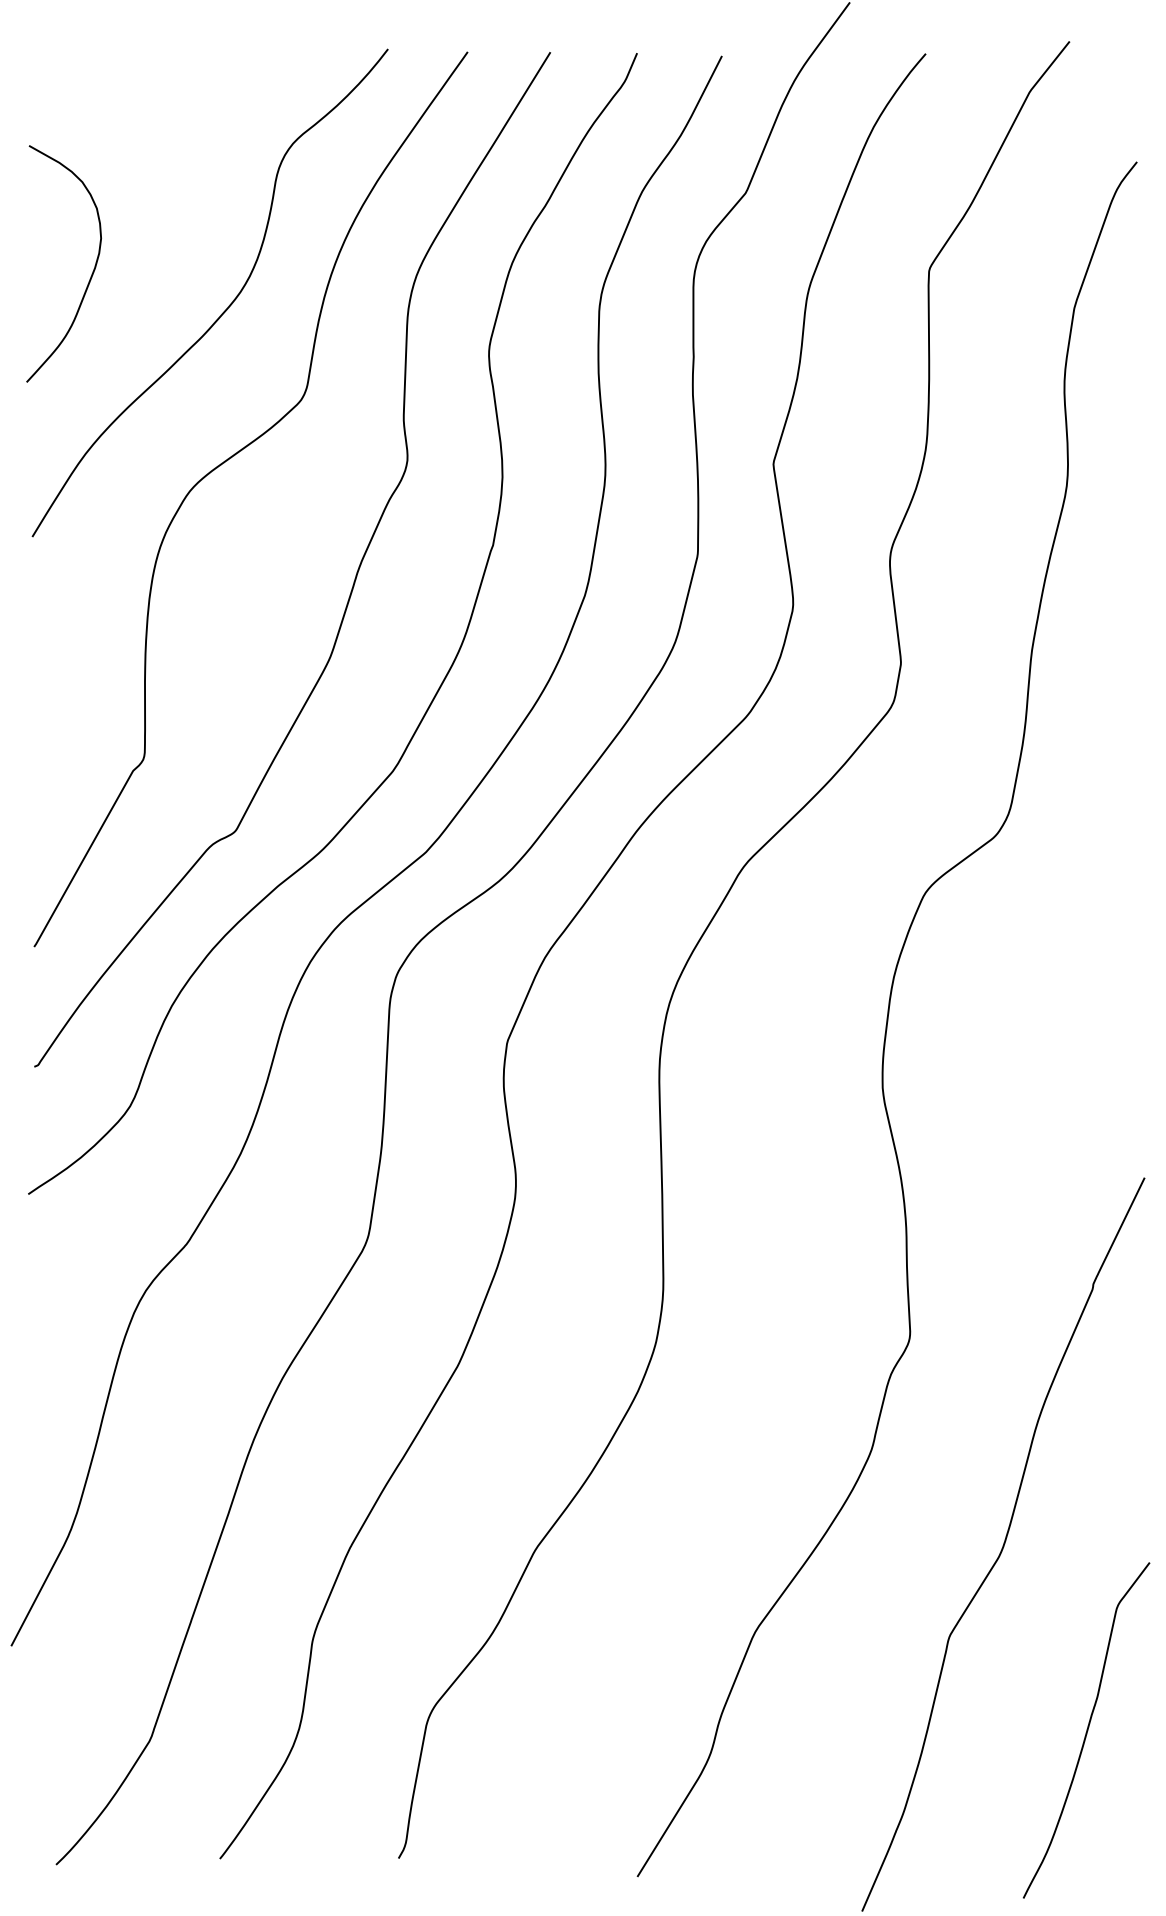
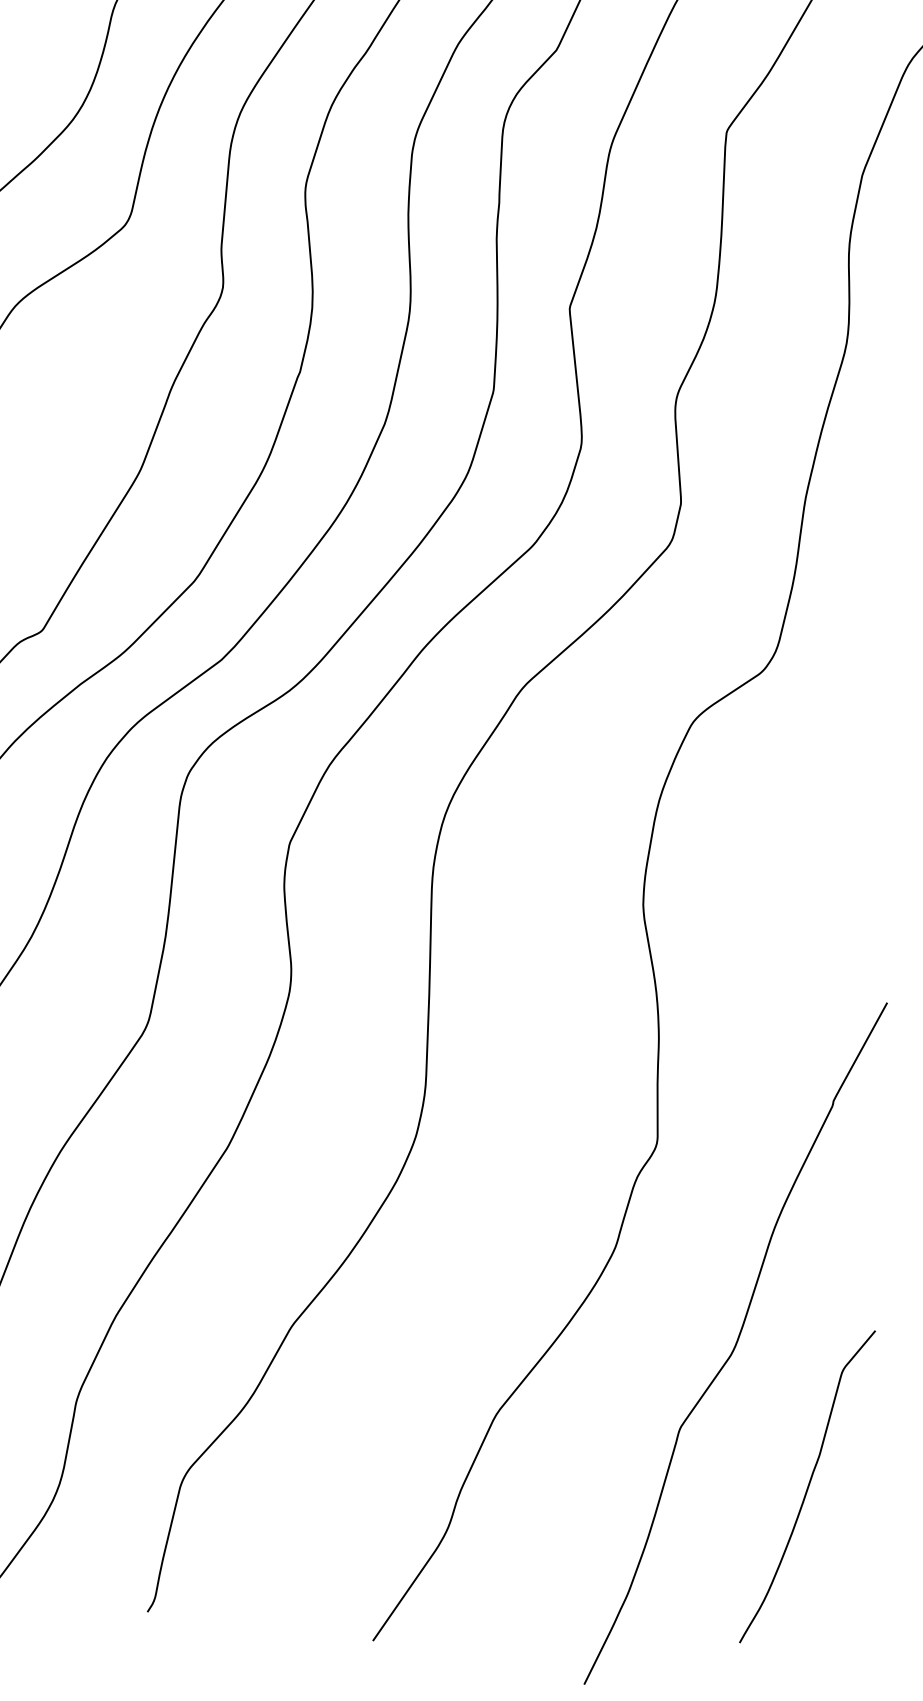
curve: (1086, 1730) -> (807, 1486), moved

